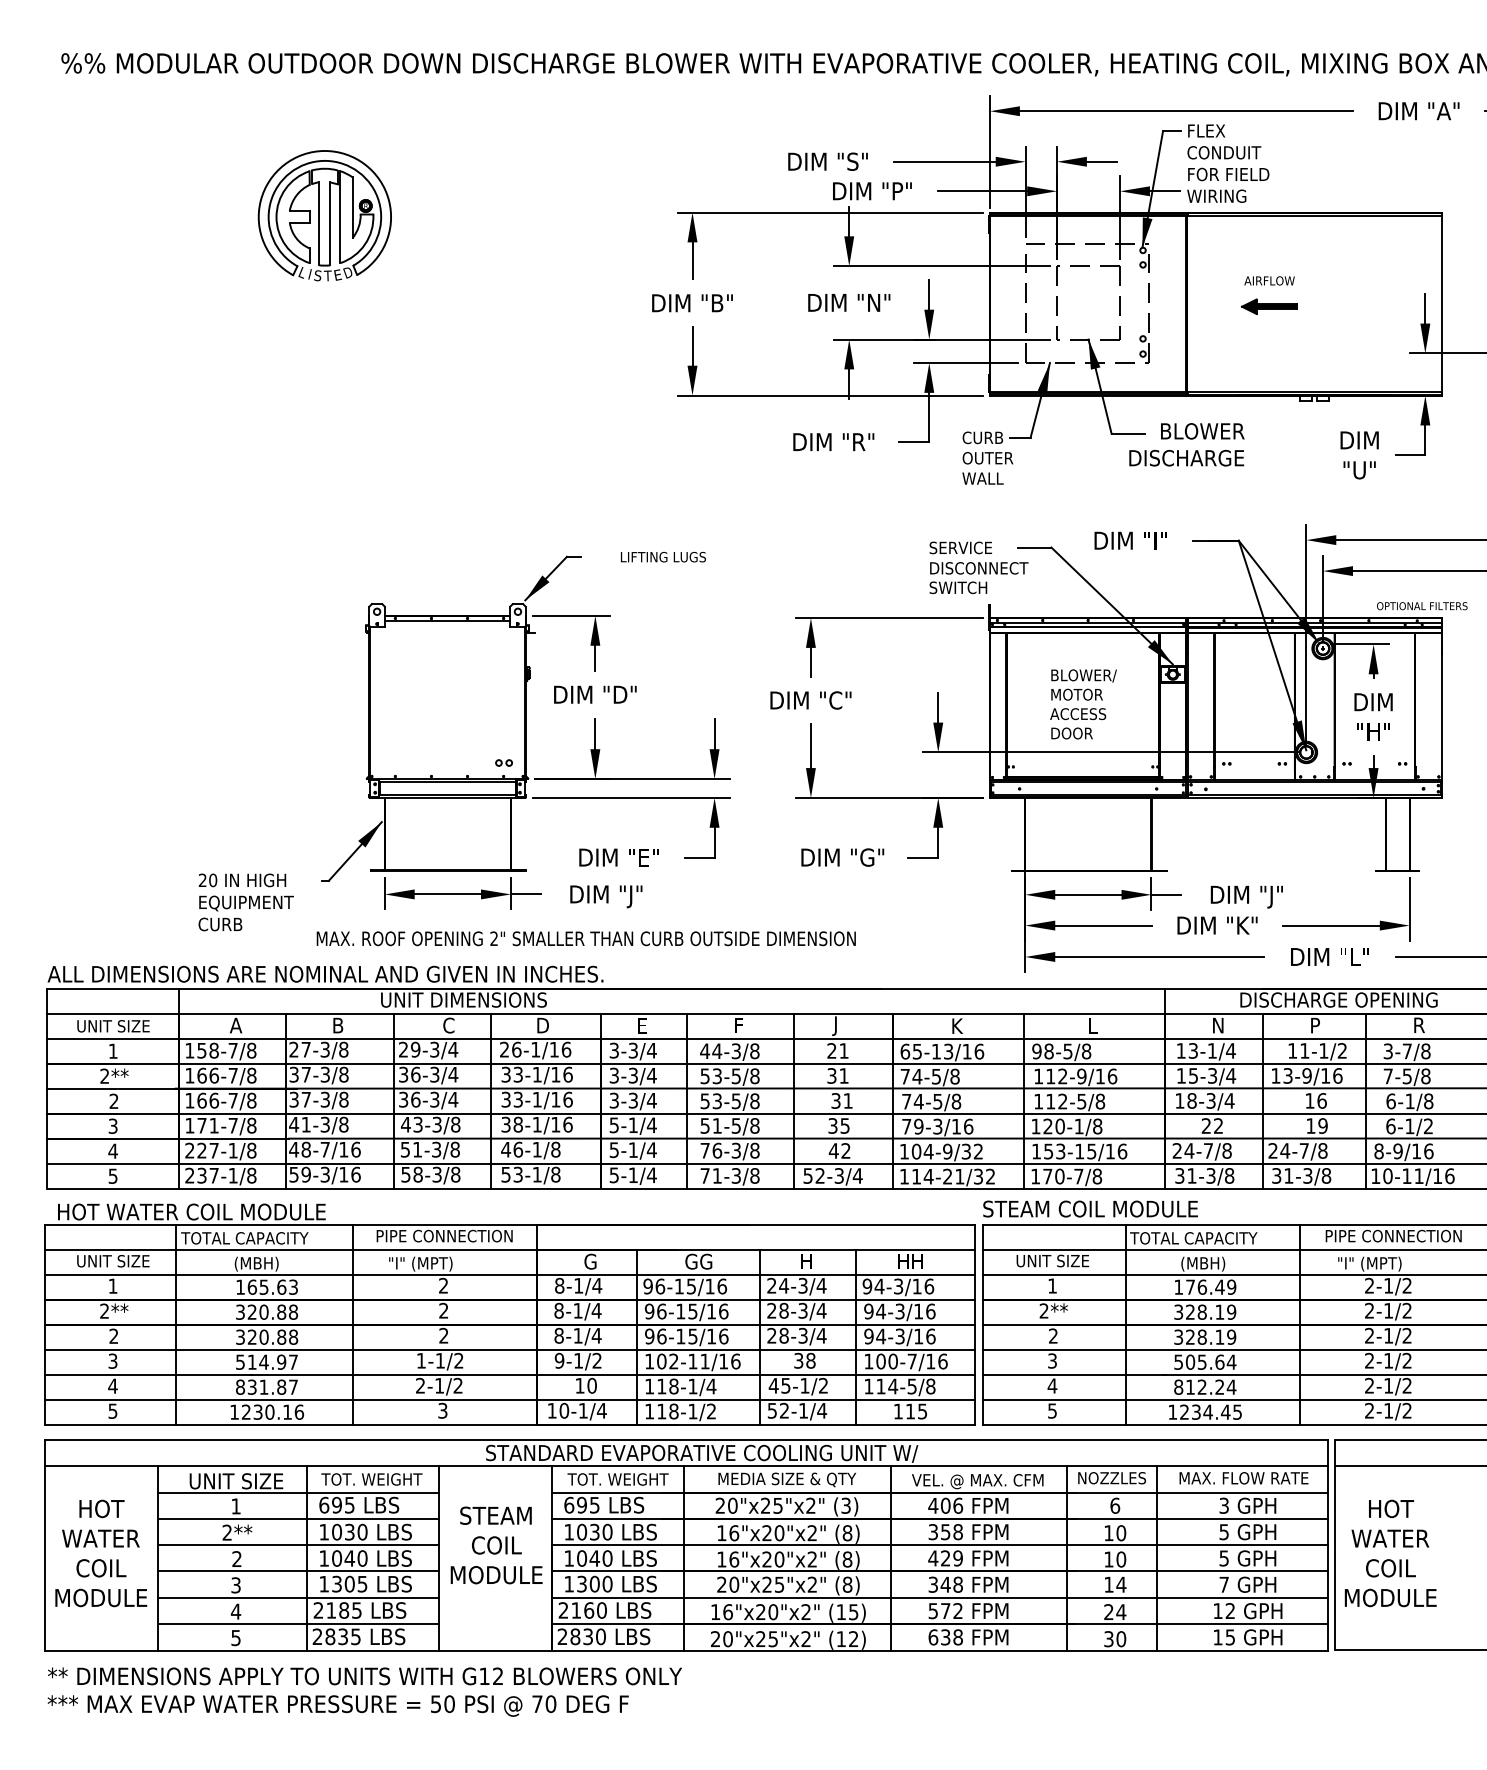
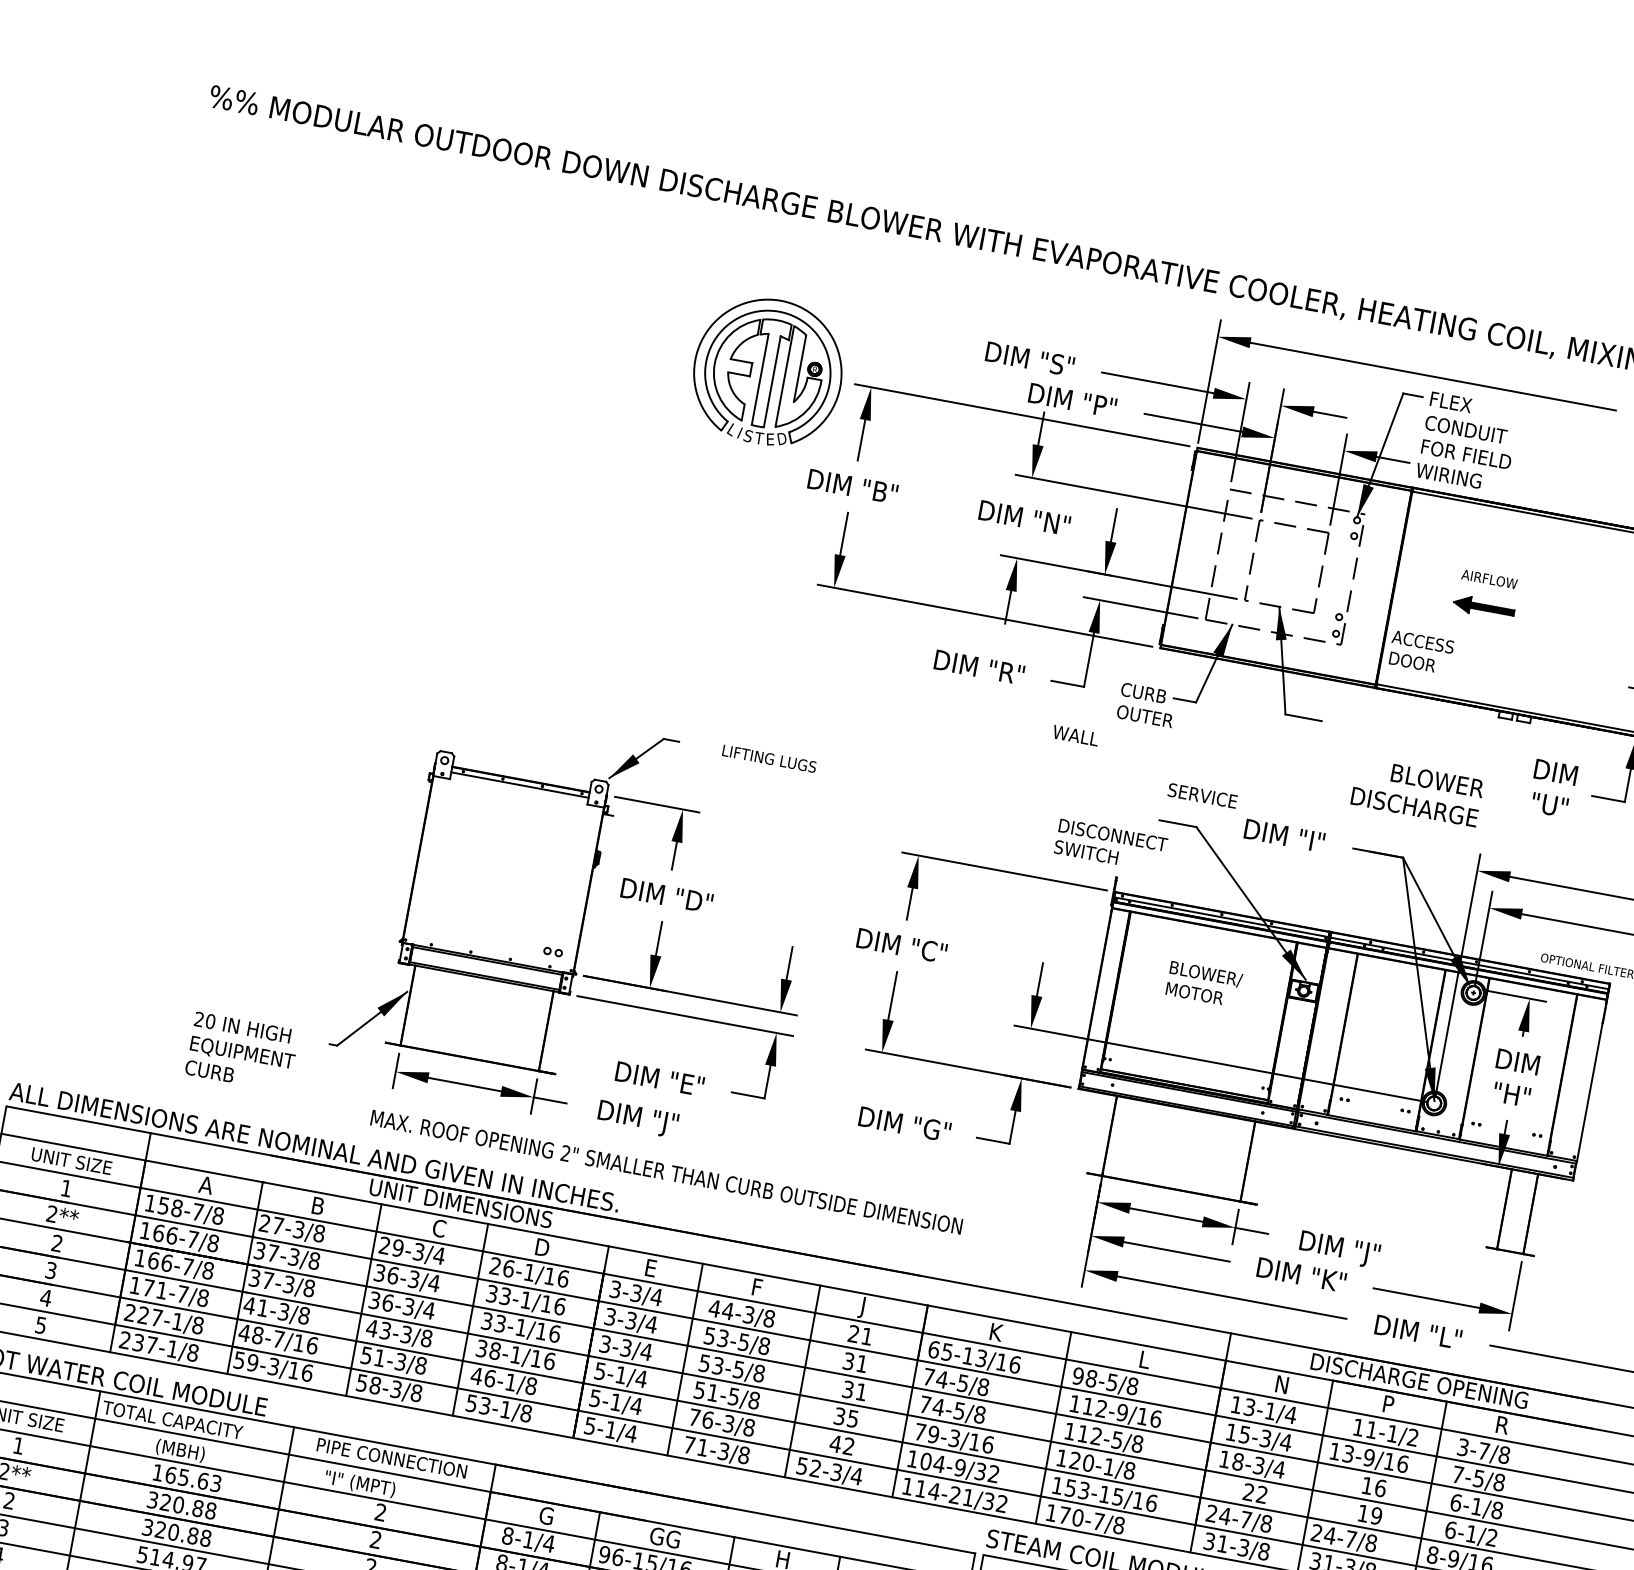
part: (324, 215) -> (767, 371), moved
text: (1186, 444) -> (1417, 792), moved
text: (982, 478) -> (1075, 735), moved
text: (960, 547) -> (1202, 795), moved
text: (1078, 723) -> (1421, 652), moved
text: (585, 938) -> (665, 1171), moved

